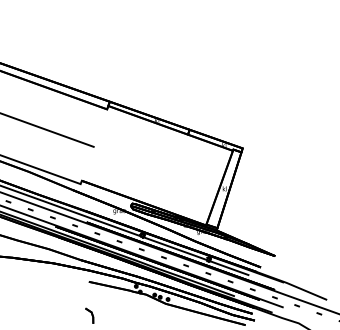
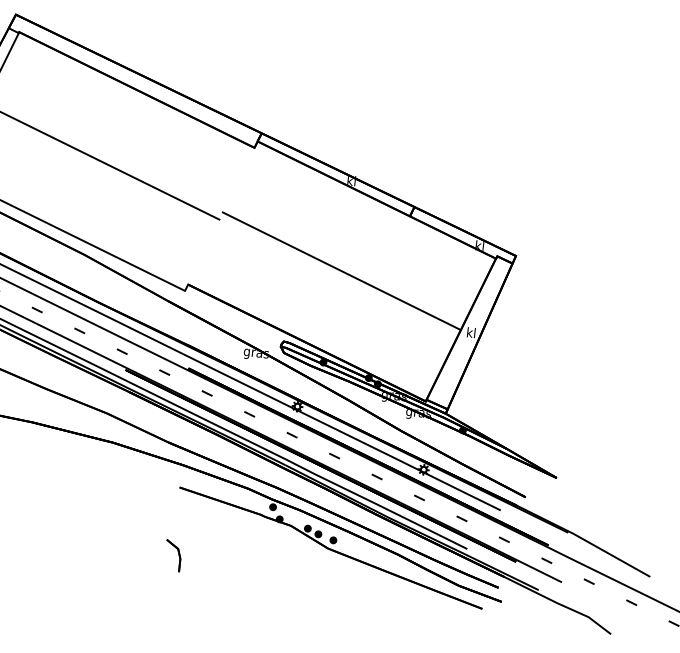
line: (157, 165) -> (342, 270), added

